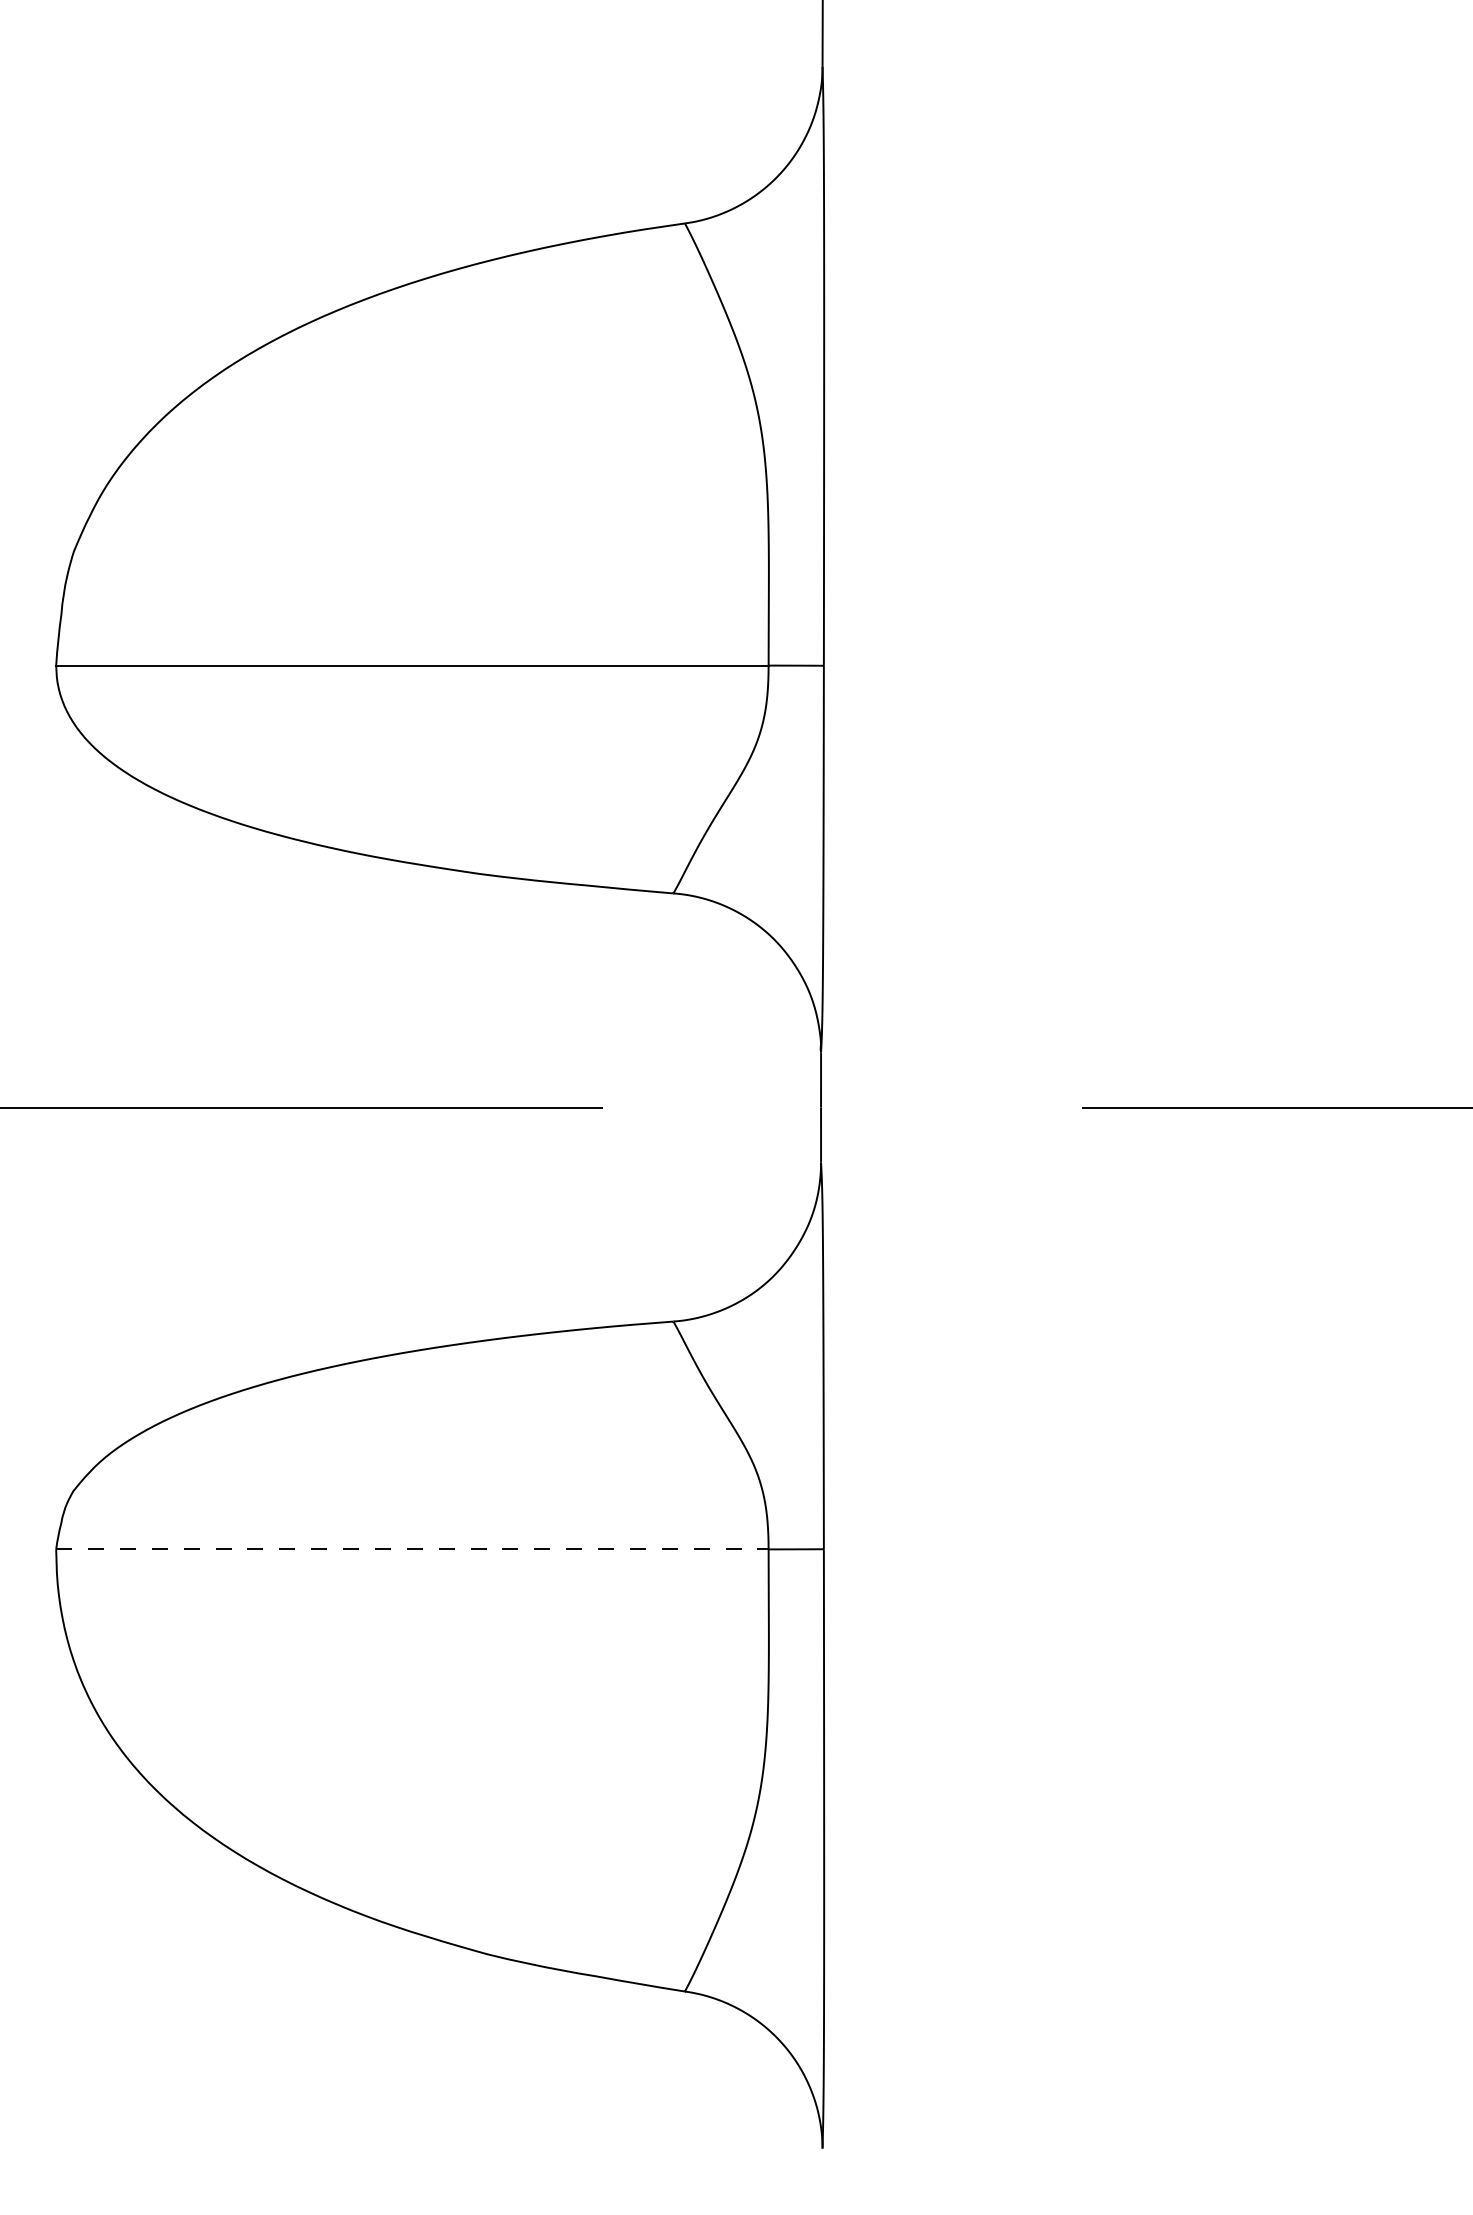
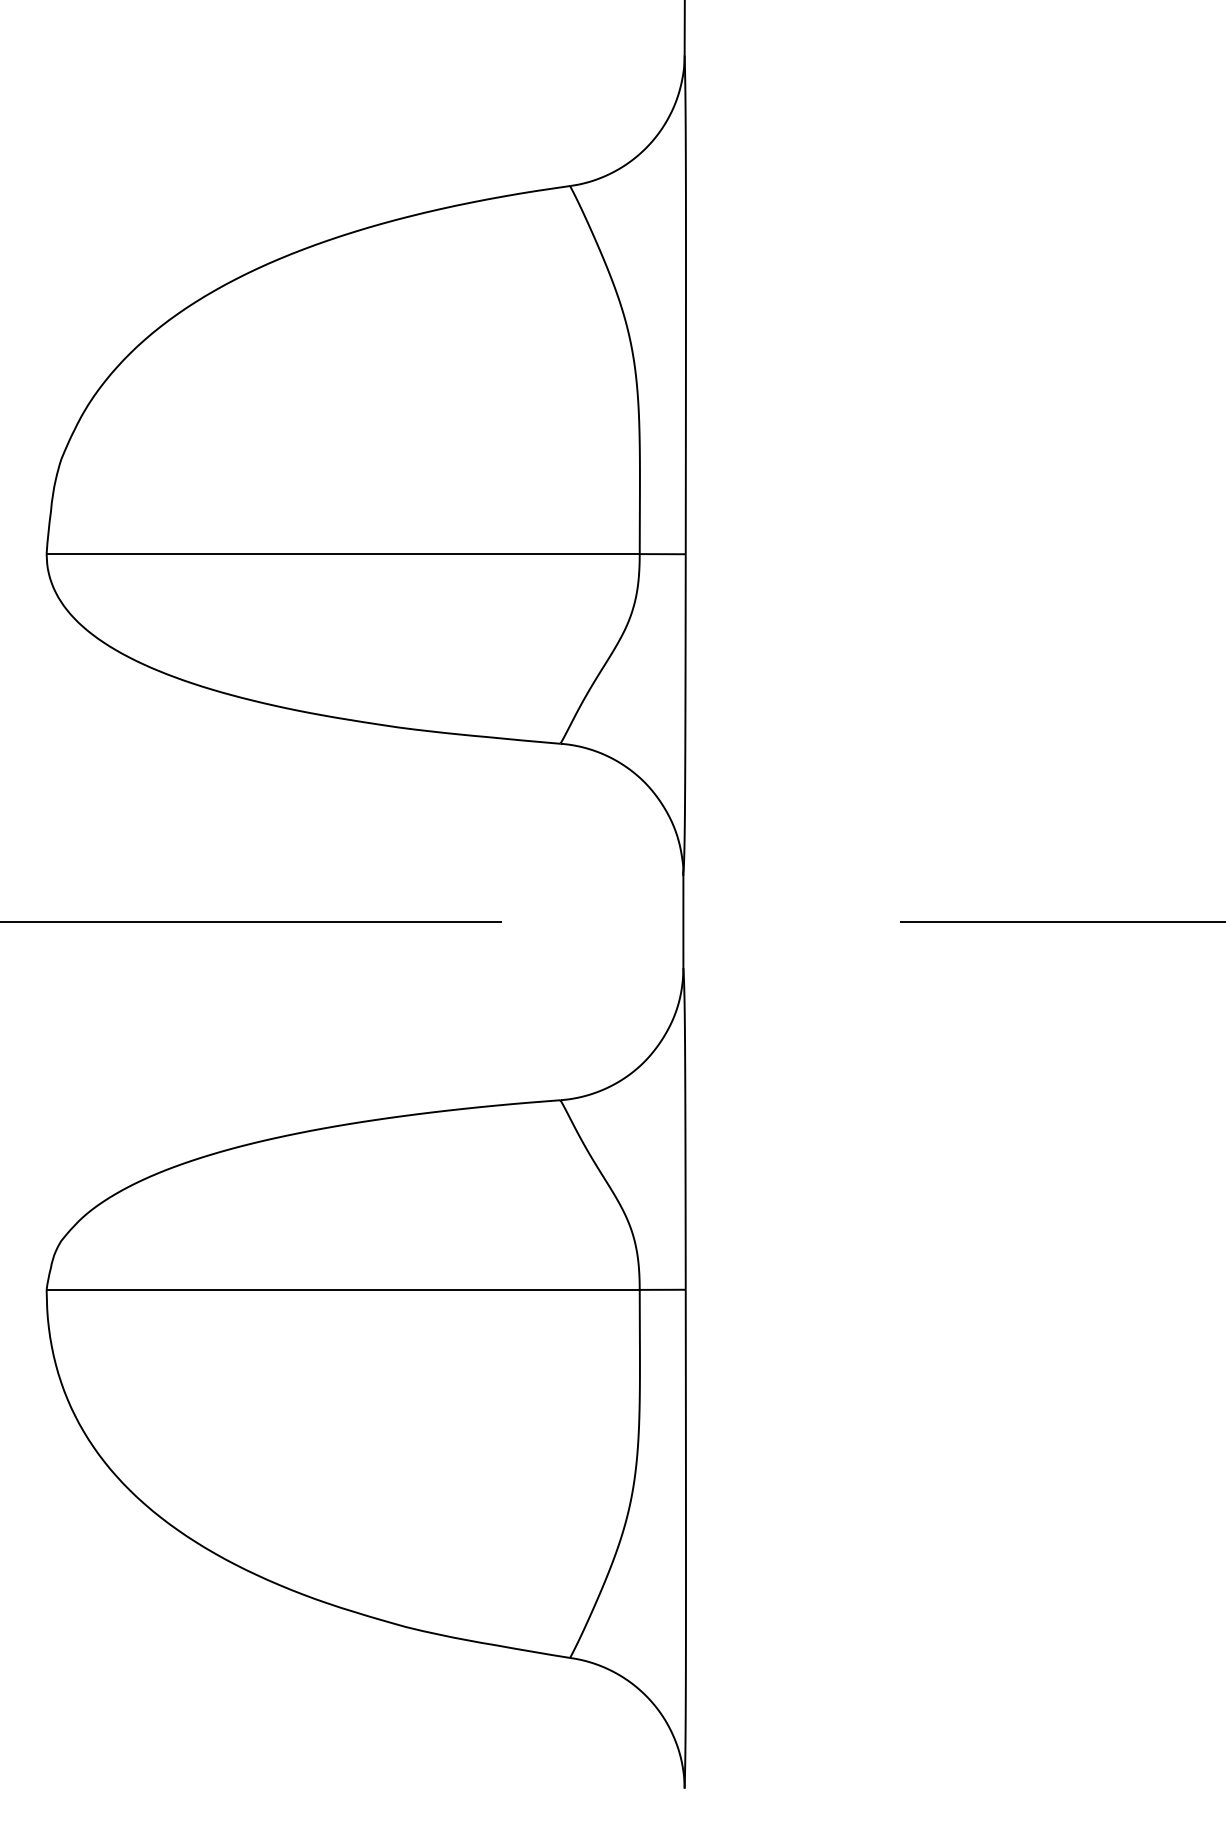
line: (412, 1549) -> (343, 1289), dashed -> solid

